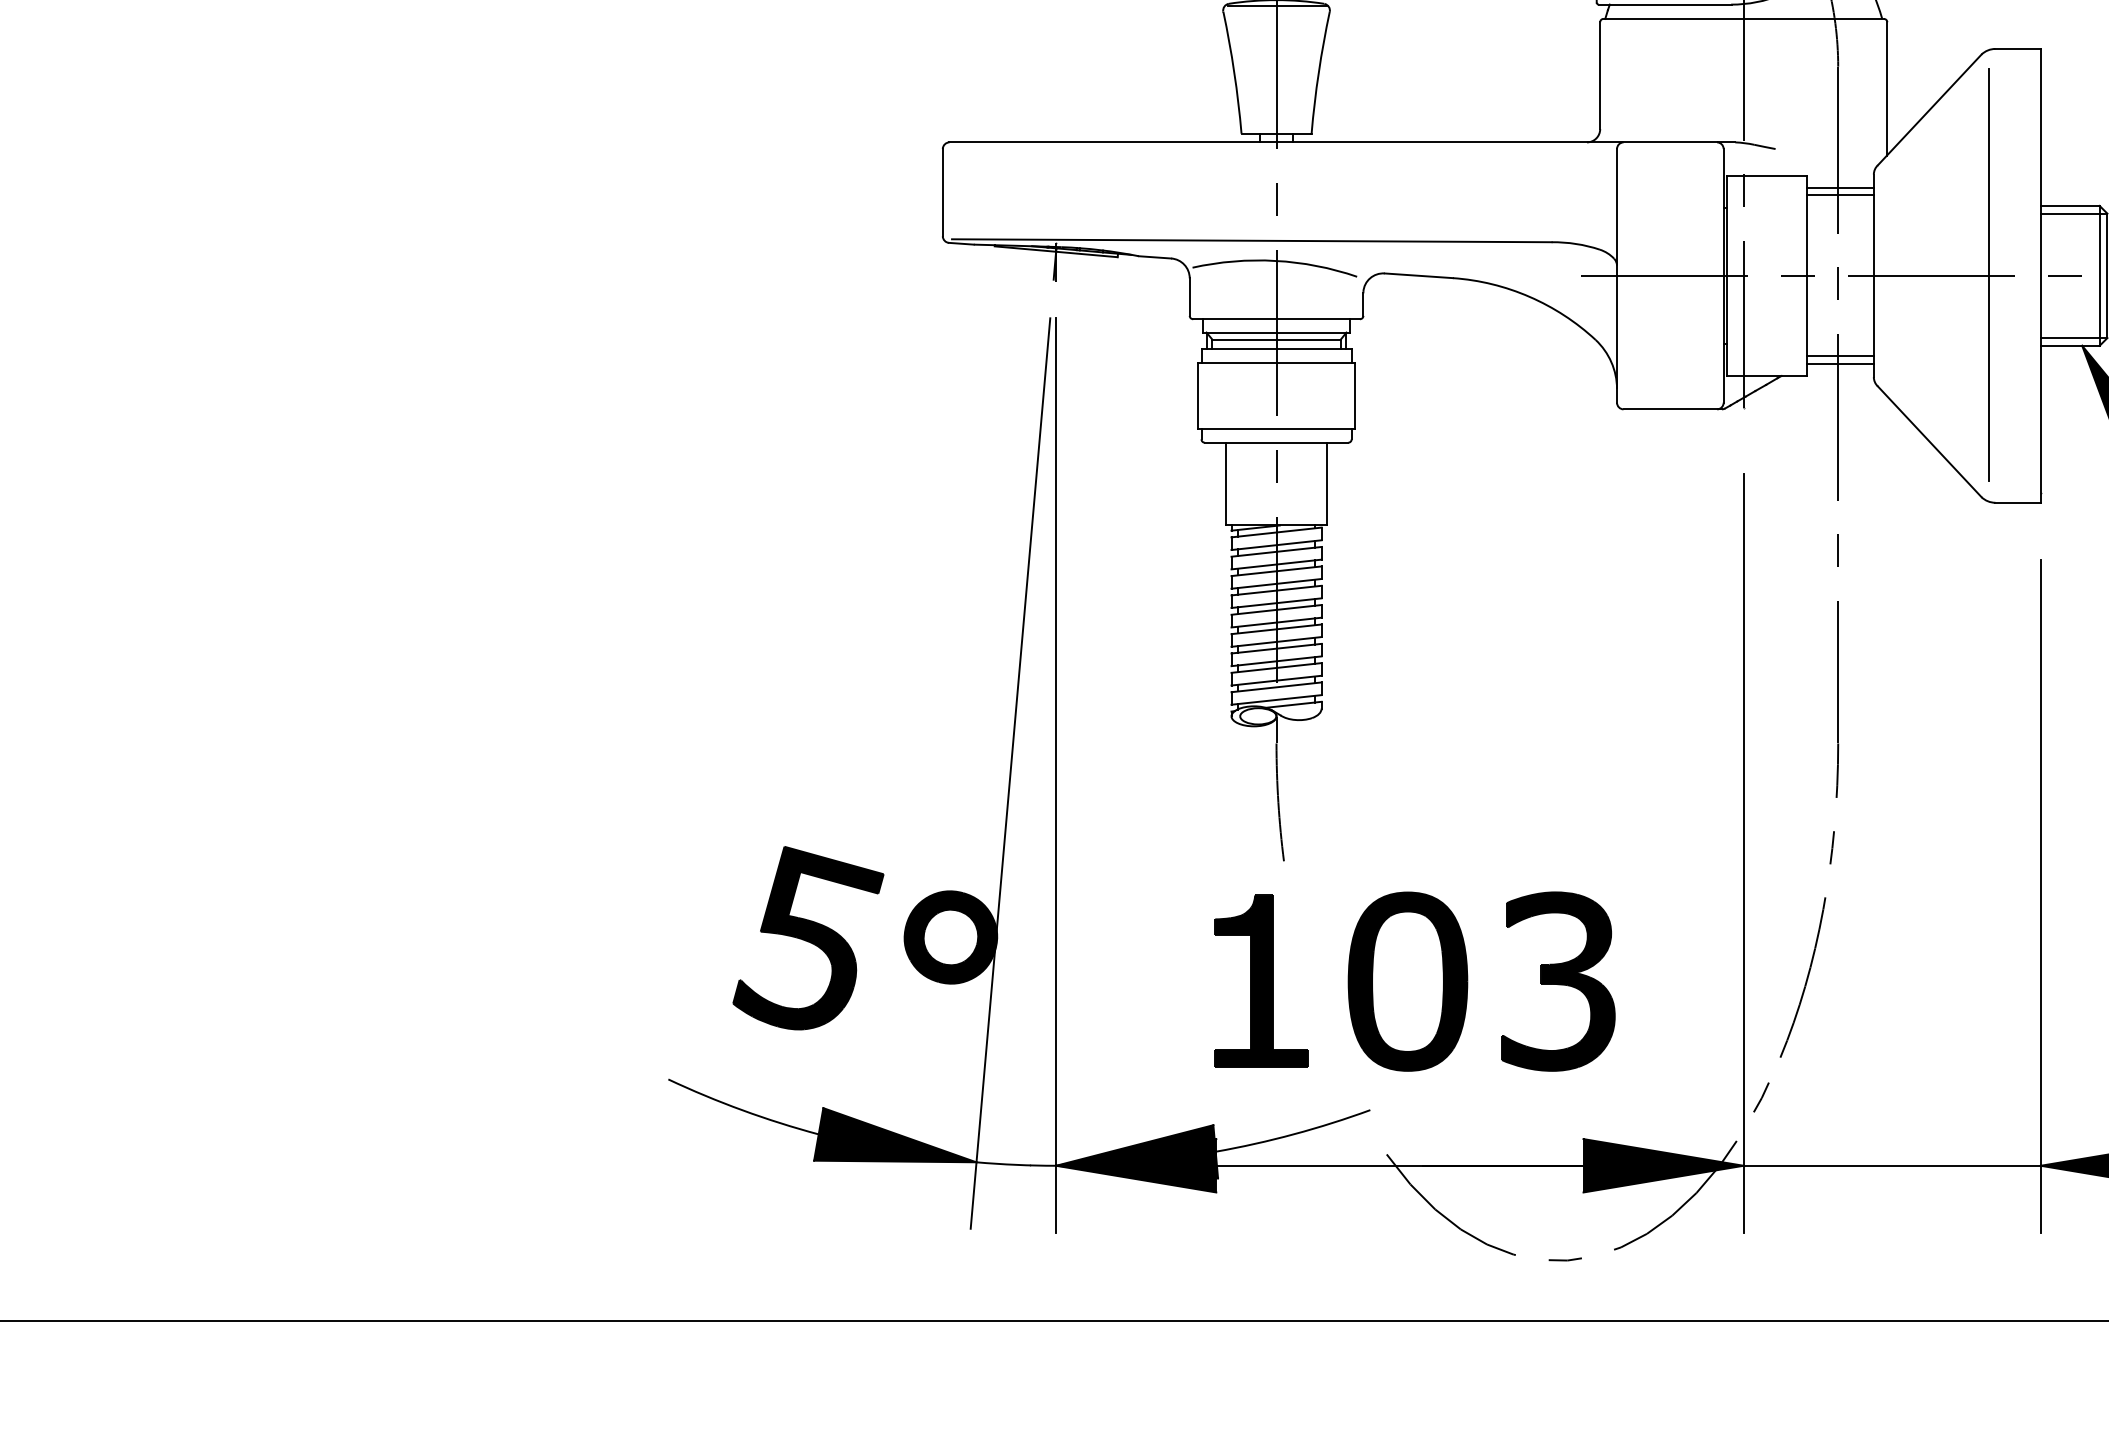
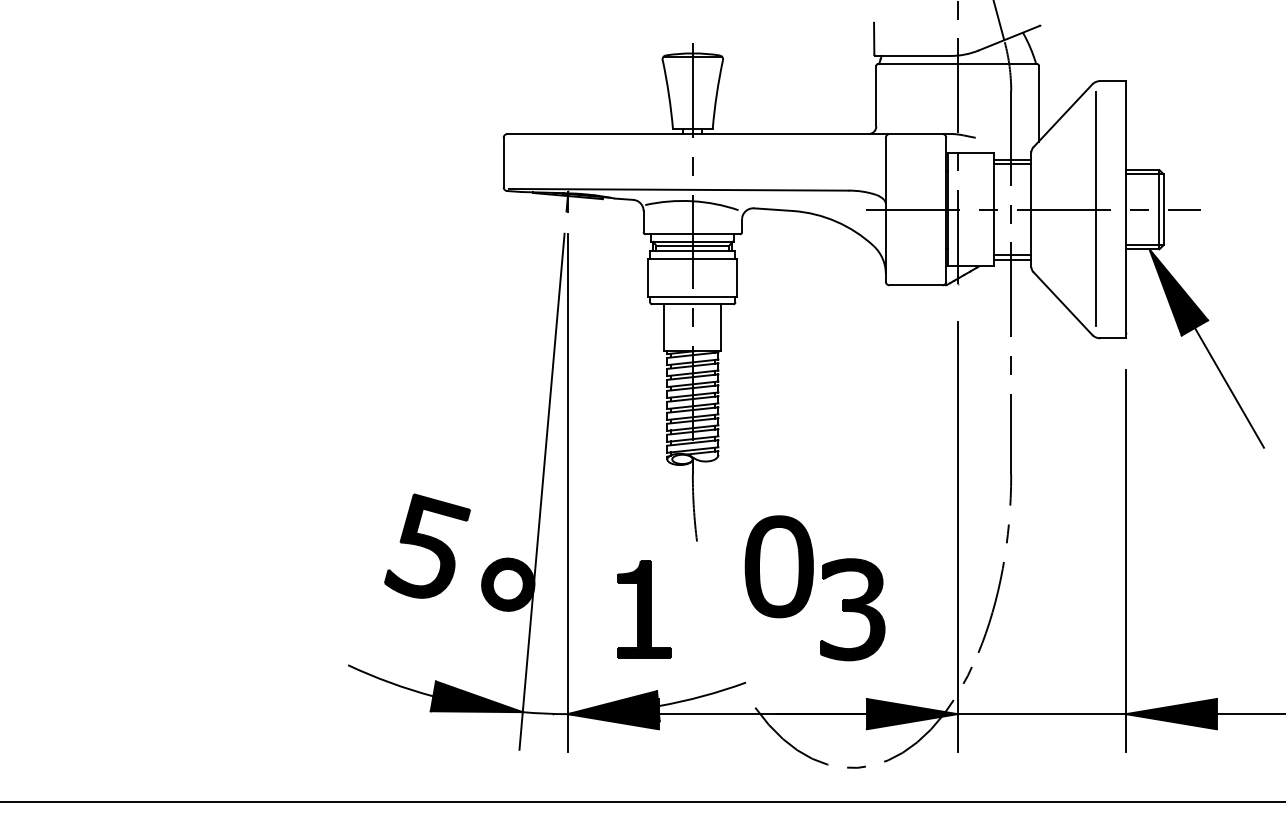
part: (808, 937) -> (427, 545), moved
part: (1261, 981) -> (644, 609), moved
part: (1406, 981) -> (778, 566), moved

